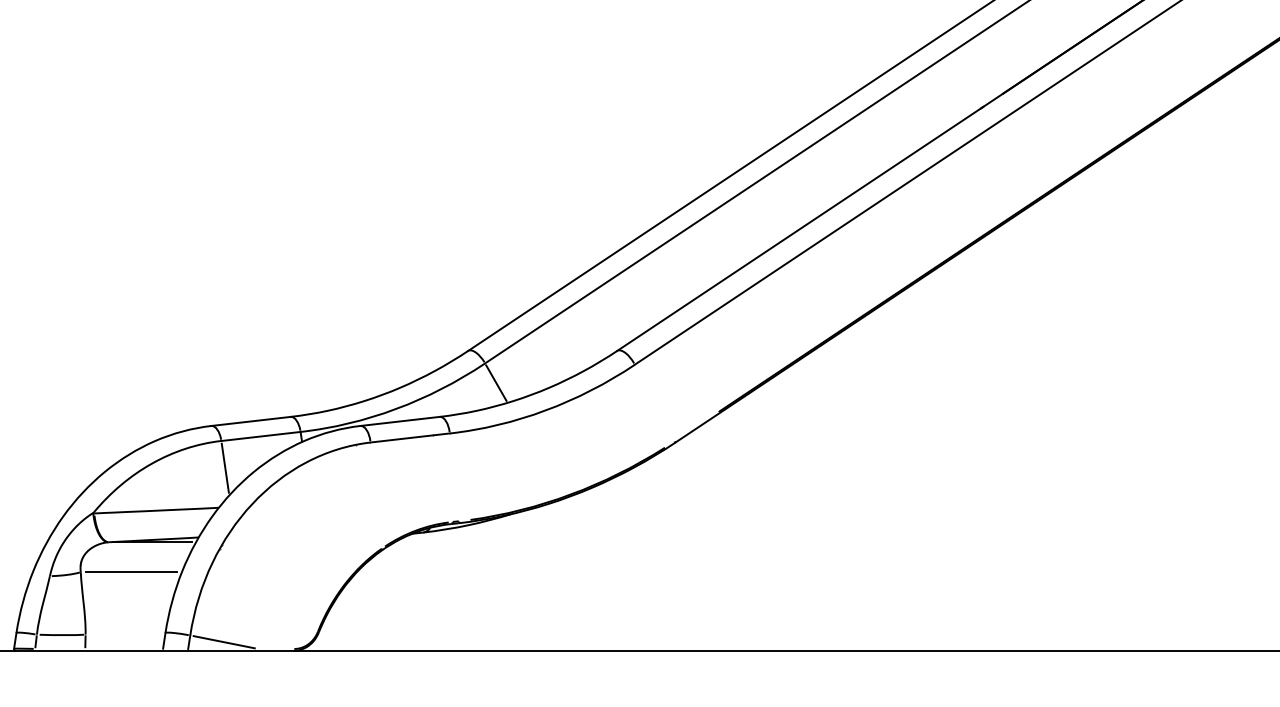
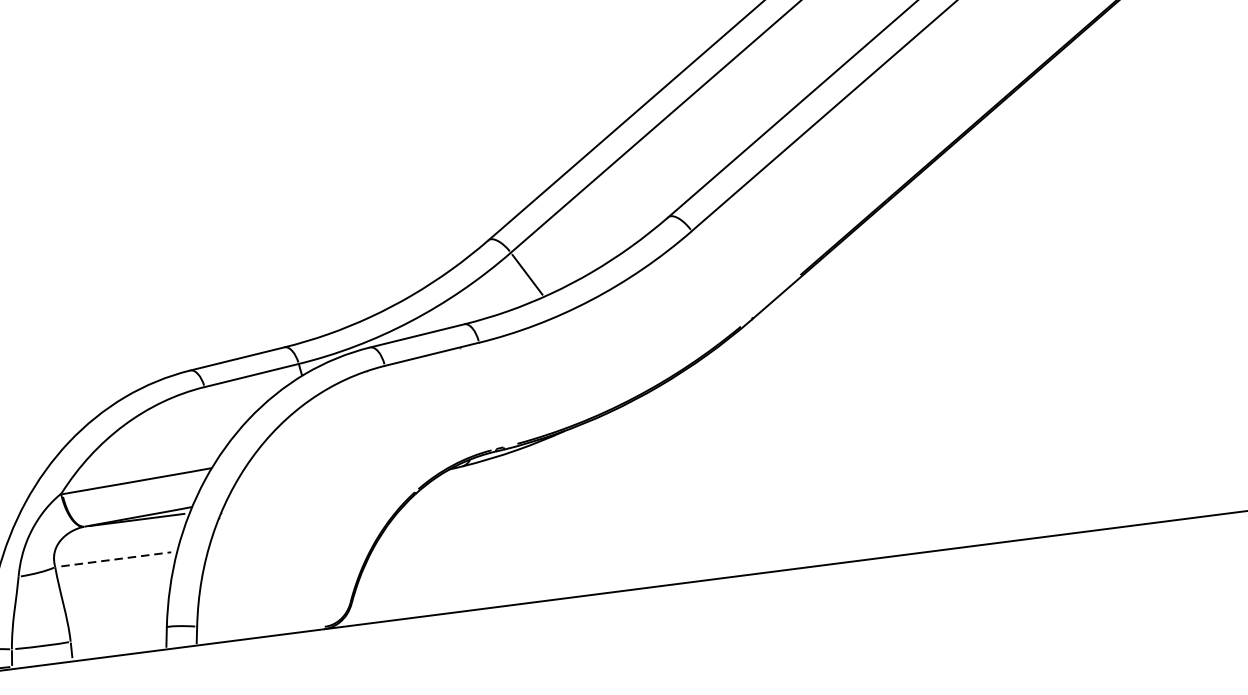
line: (224, 467) -> (212, 418), removed
line: (131, 572) -> (116, 559), solid -> dashed
line: (223, 642) -> (238, 629), removed

